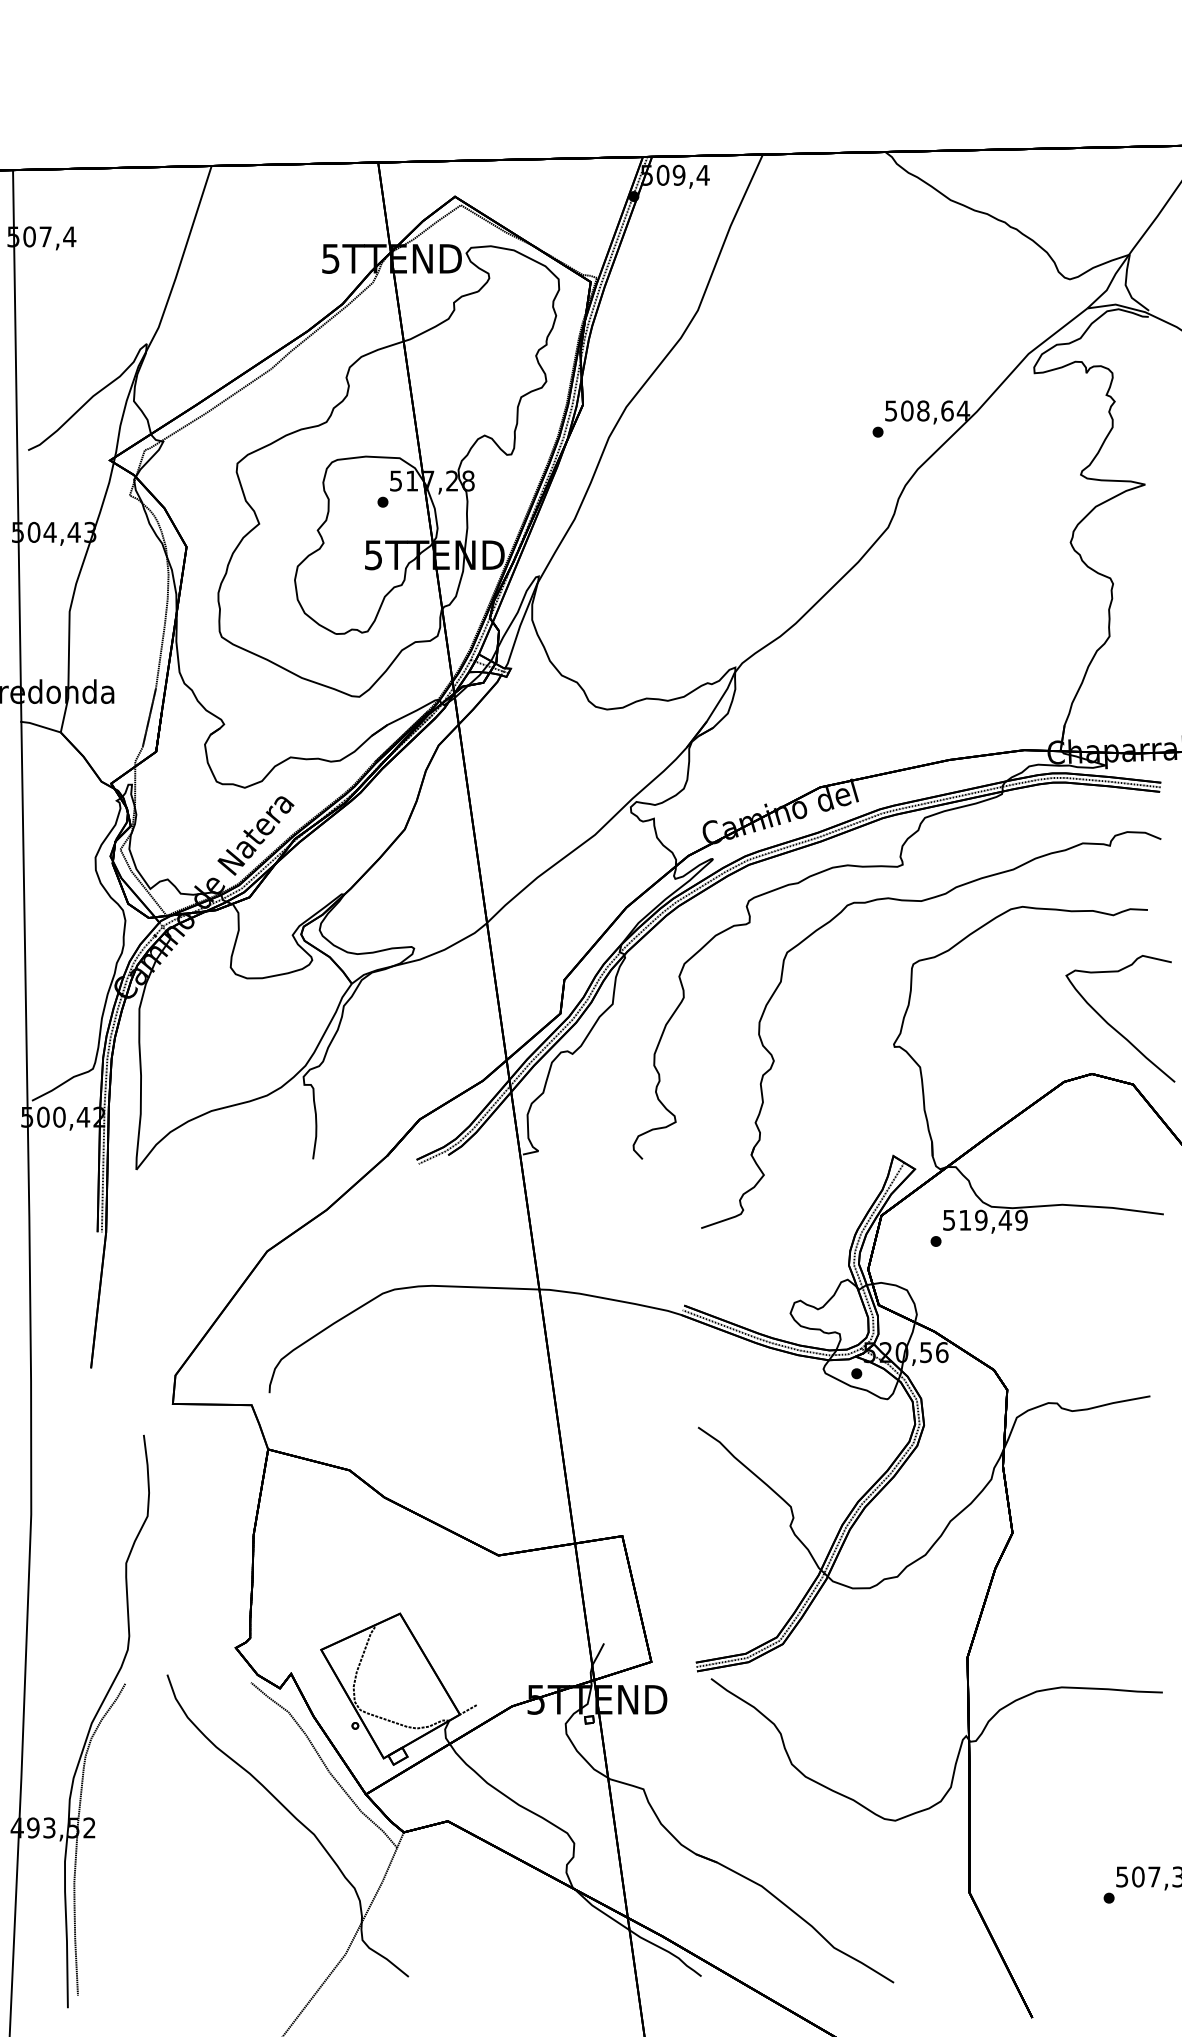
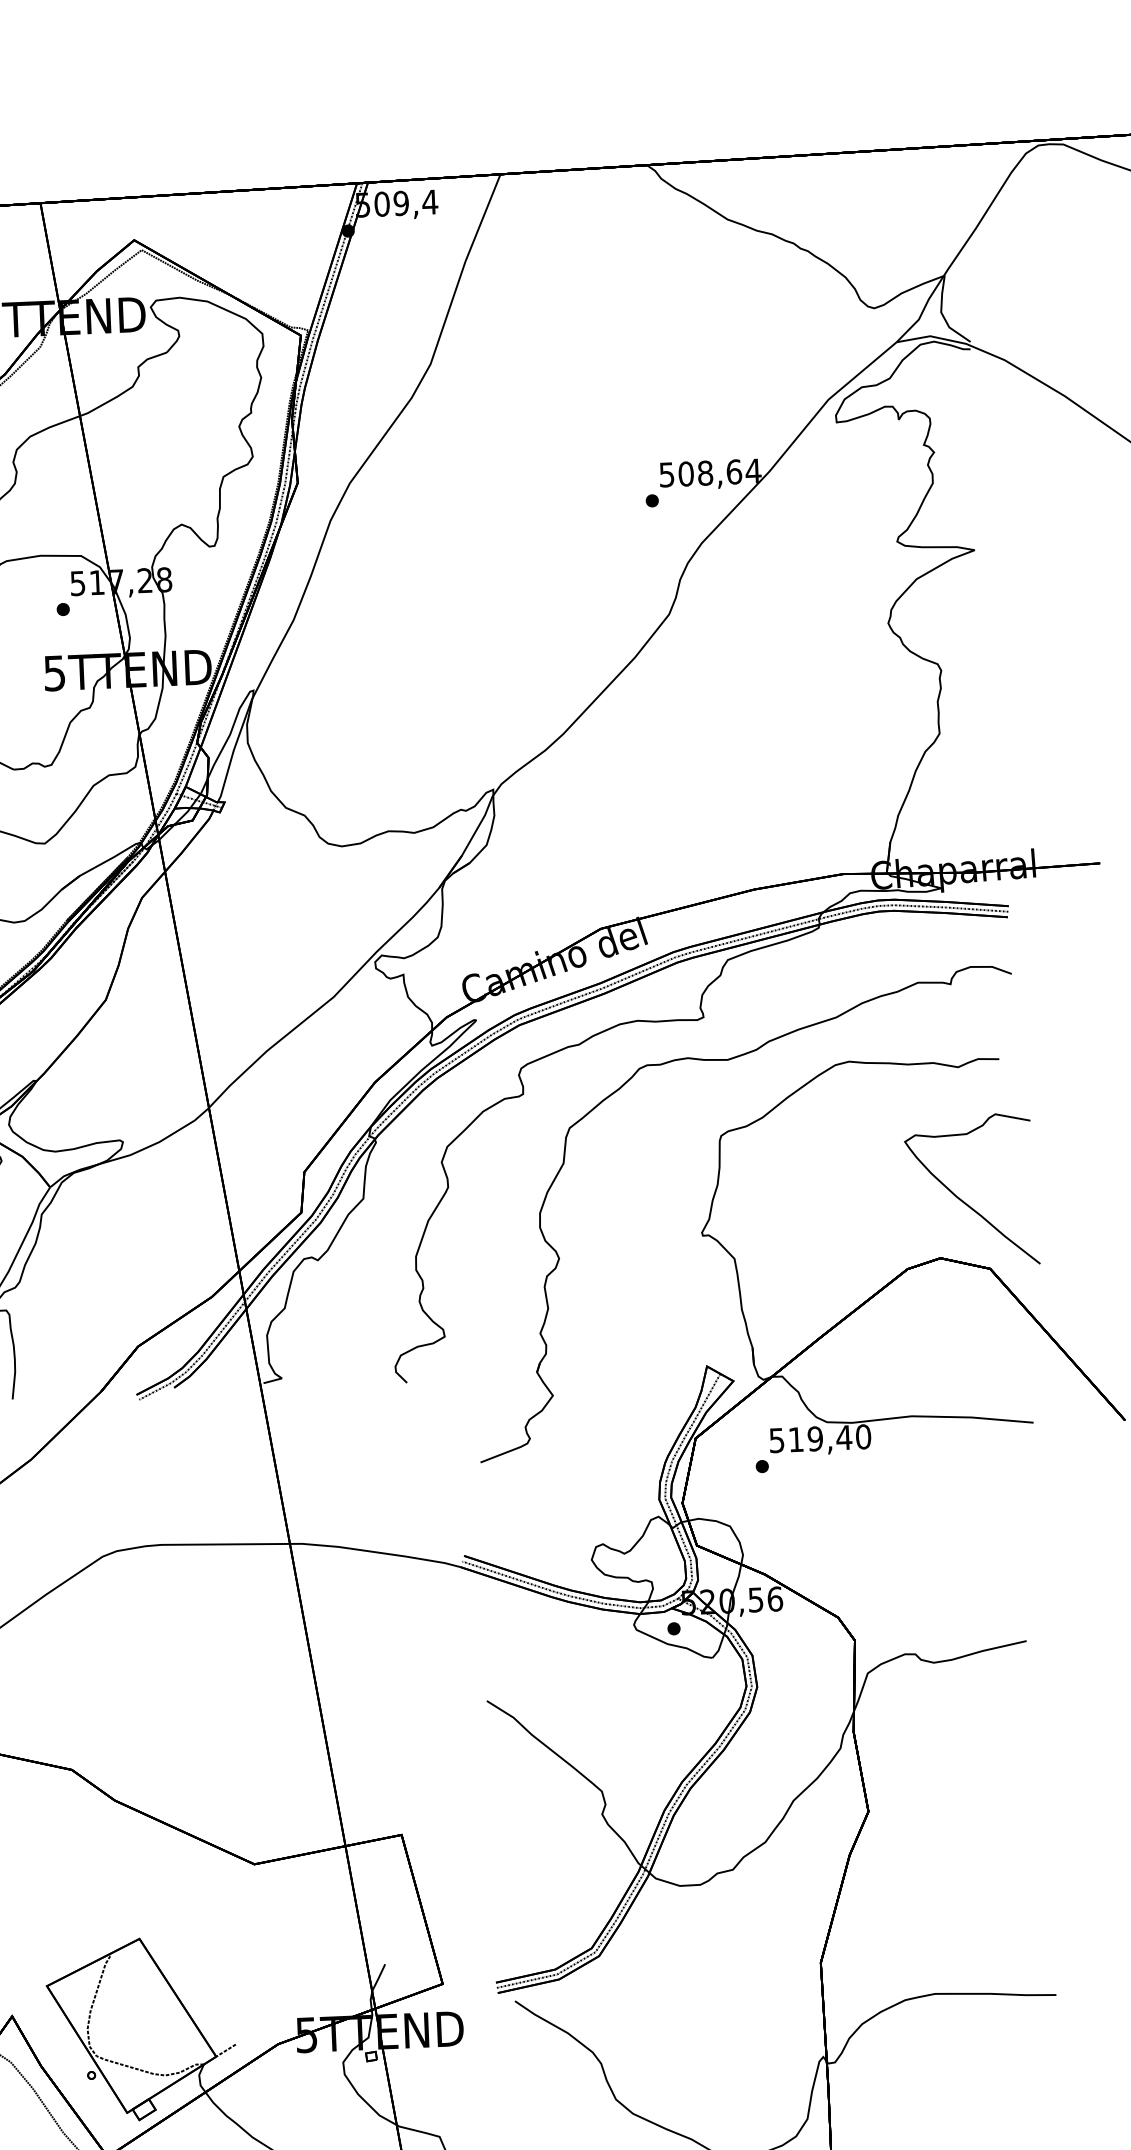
text: (1021, 1220) -> (863, 1437), 519,49 -> 519,40

